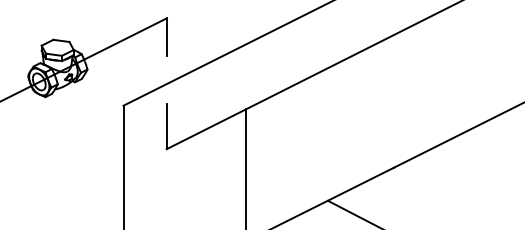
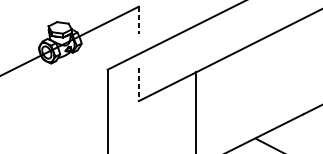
line: (166, 37) -> (138, 20), solid -> dashed
line: (166, 126) -> (138, 84), solid -> dashed

